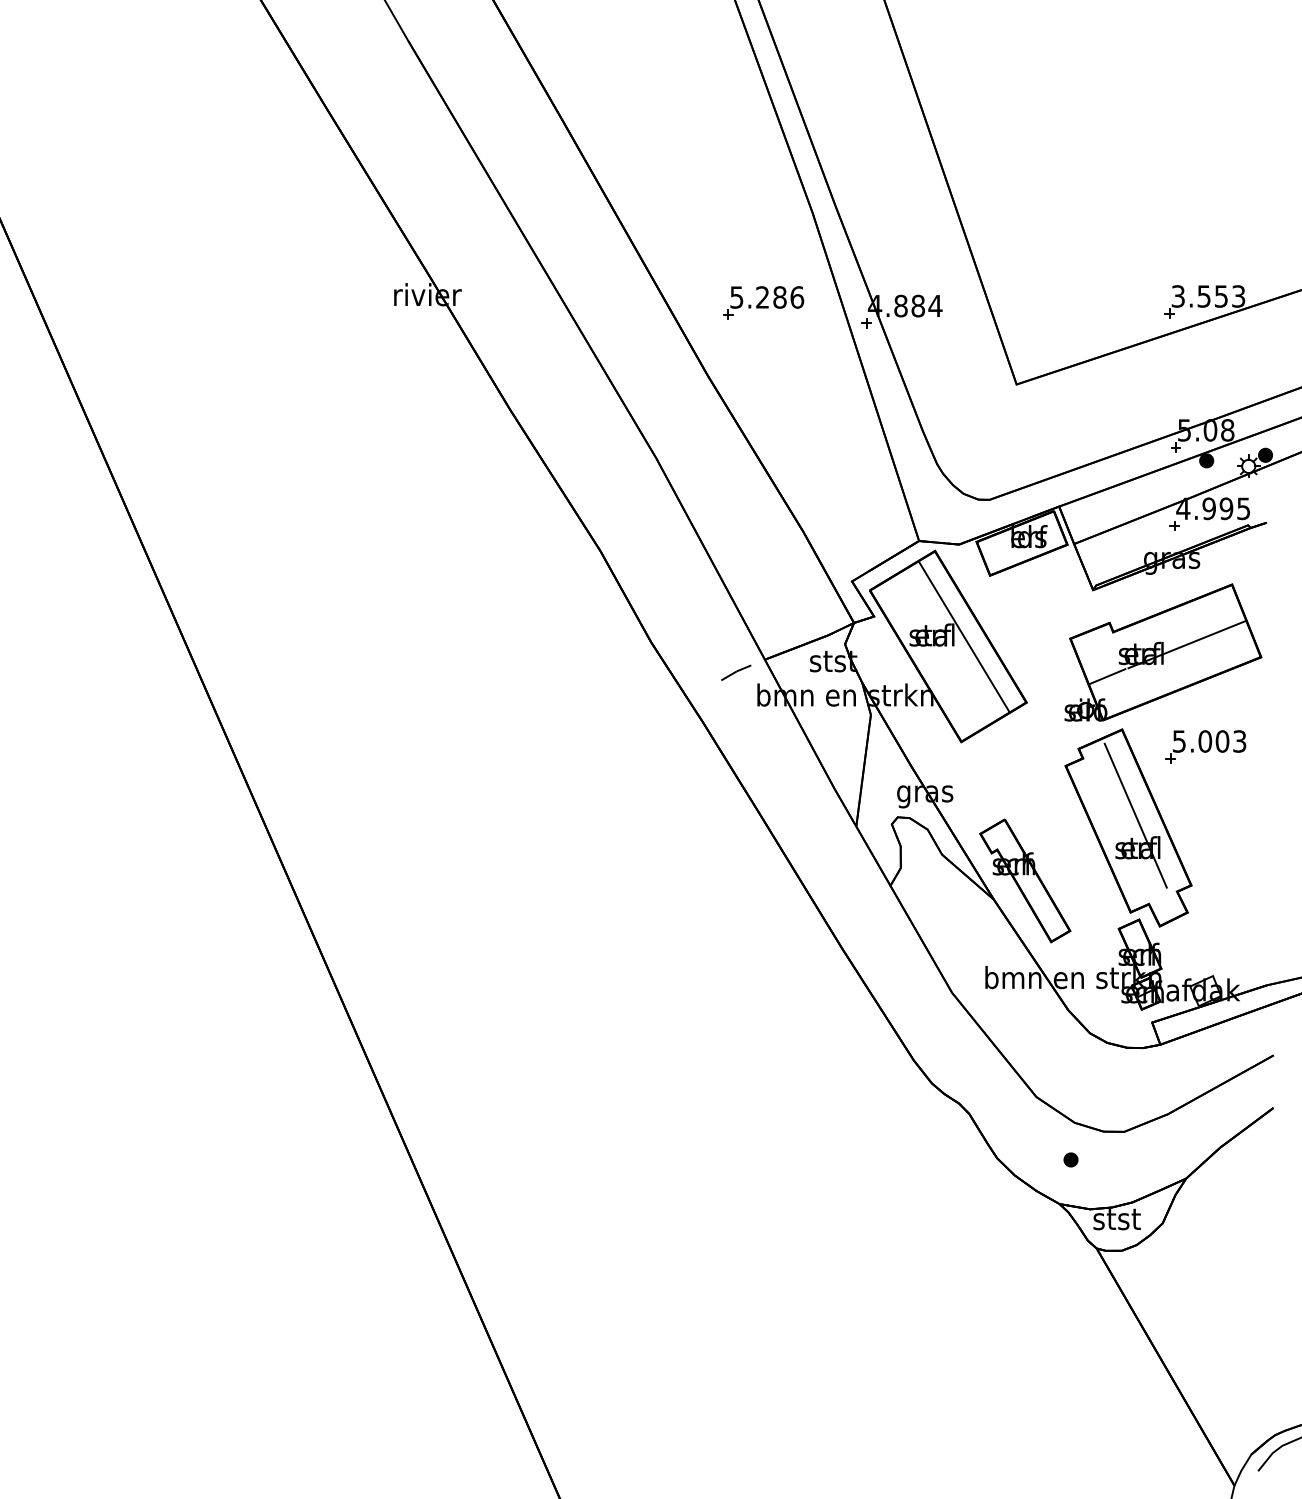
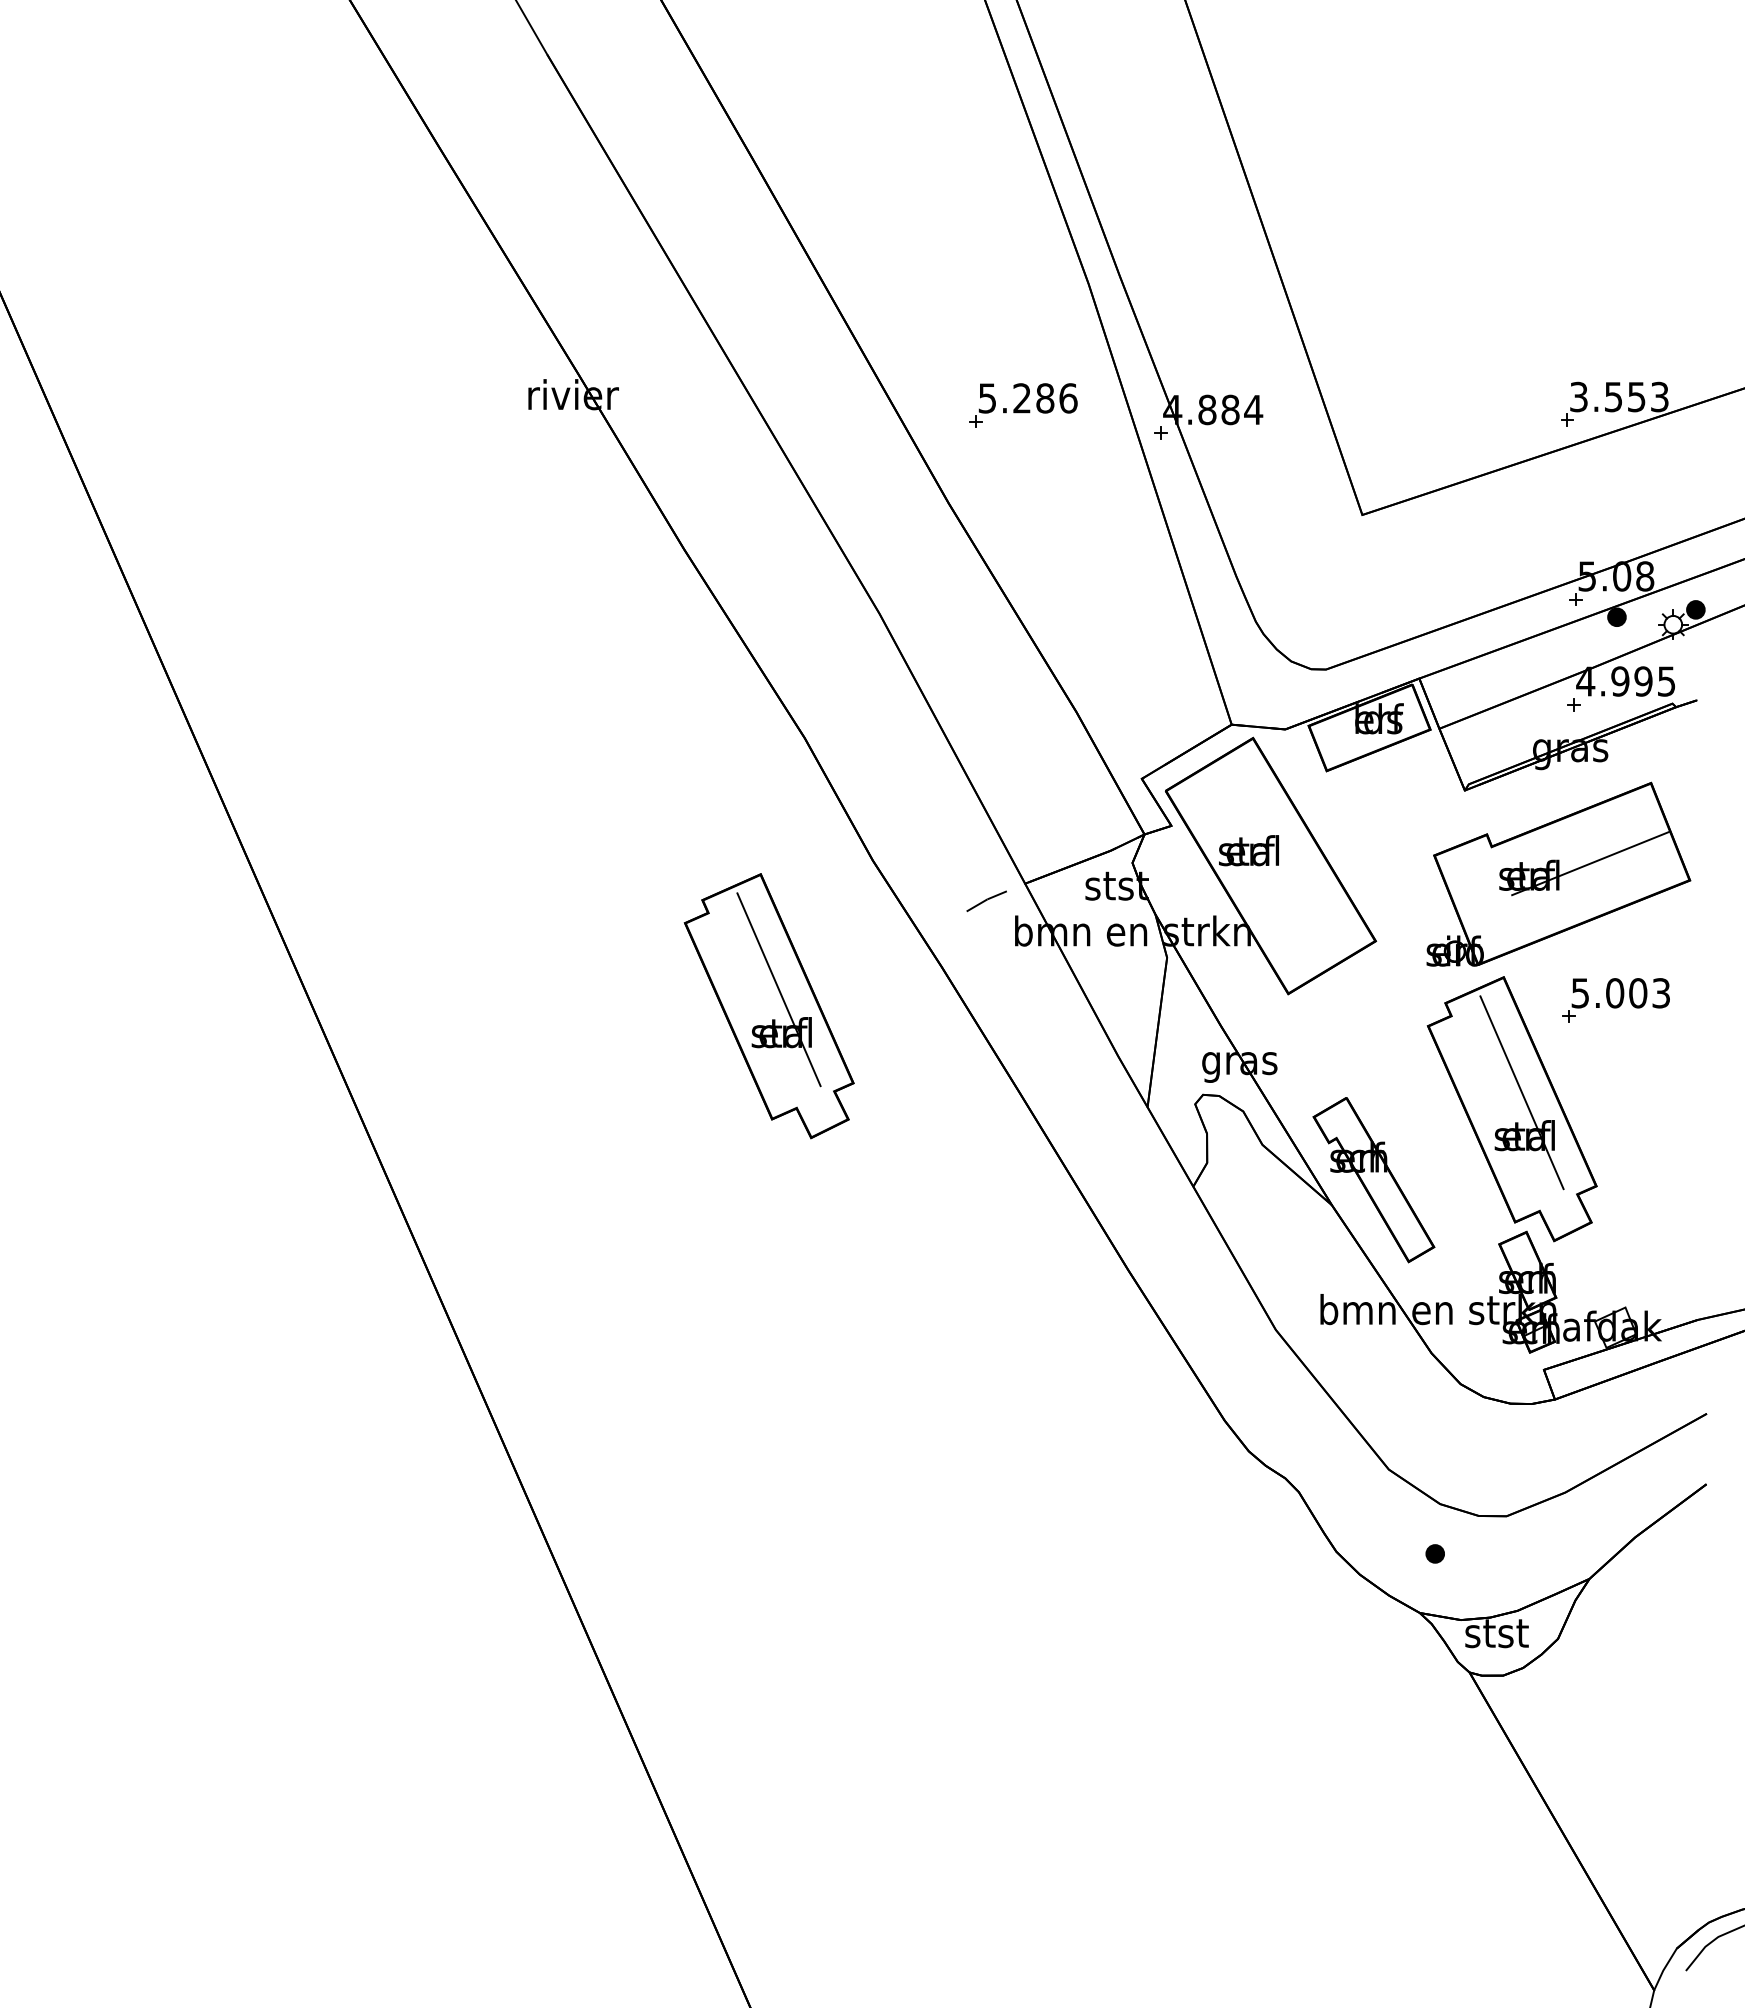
line: (963, 637) -> (1291, 853), removed
line: (1107, 676) -> (1484, 906), removed
part: (573, 751) -> (768, 1006), added

